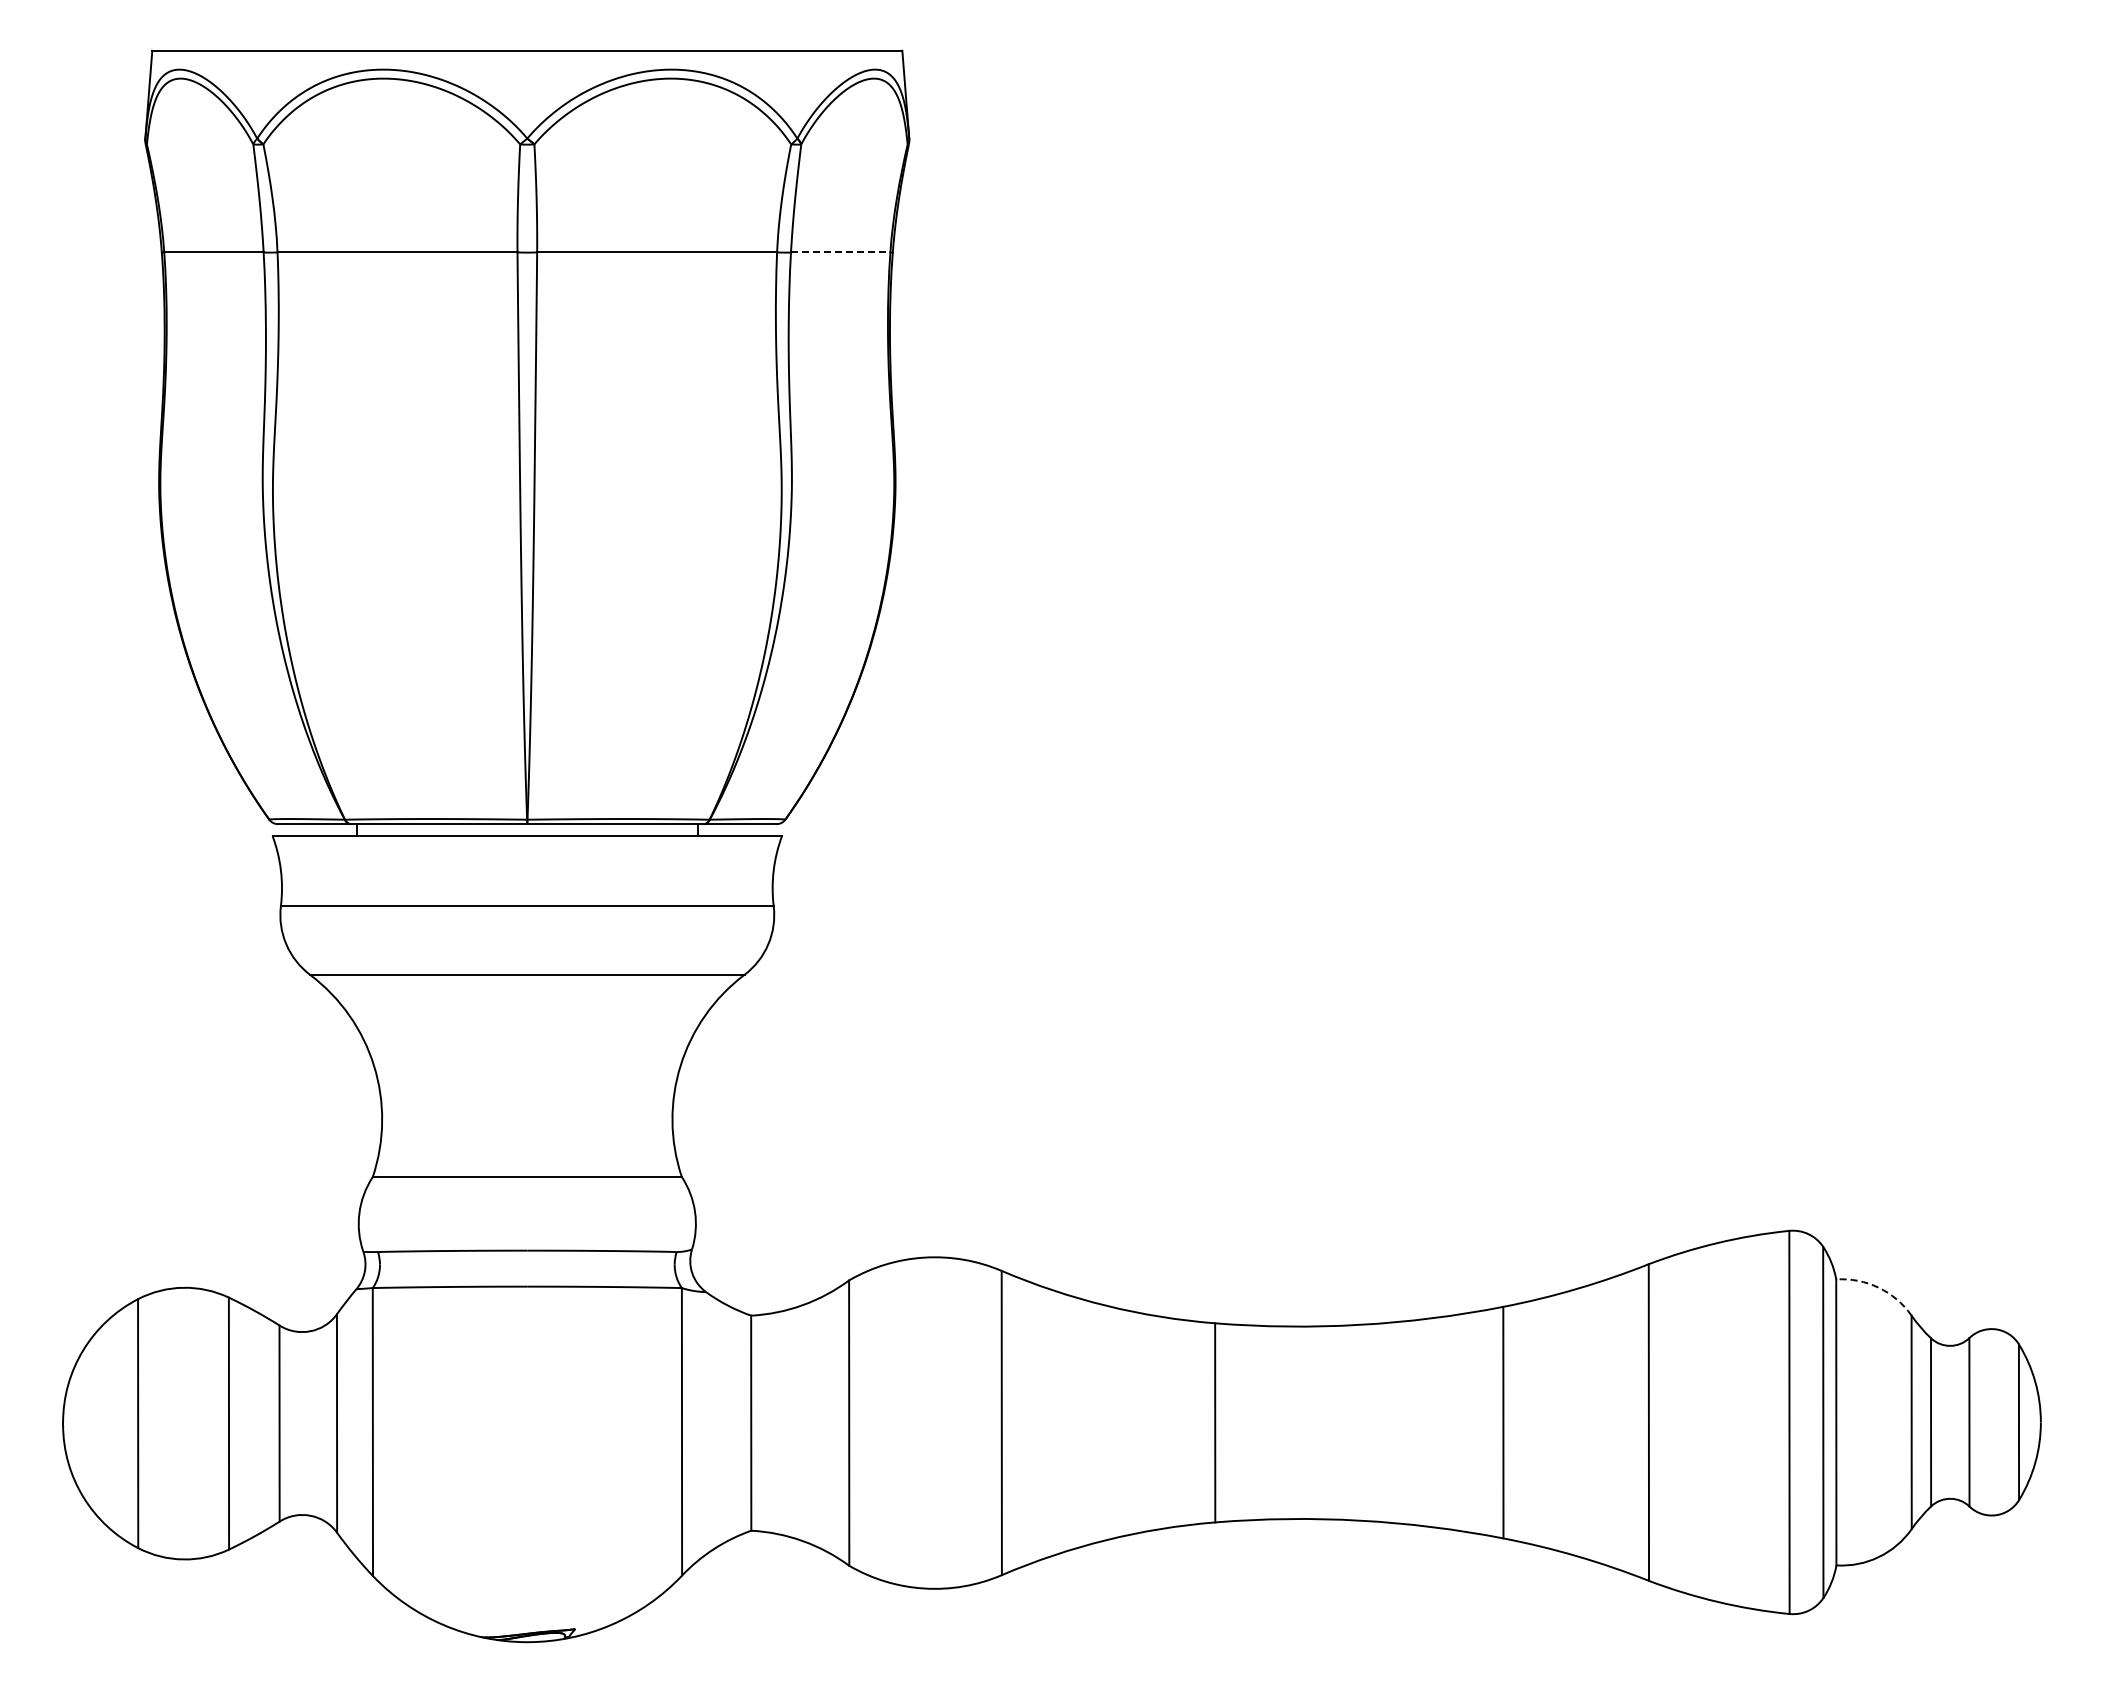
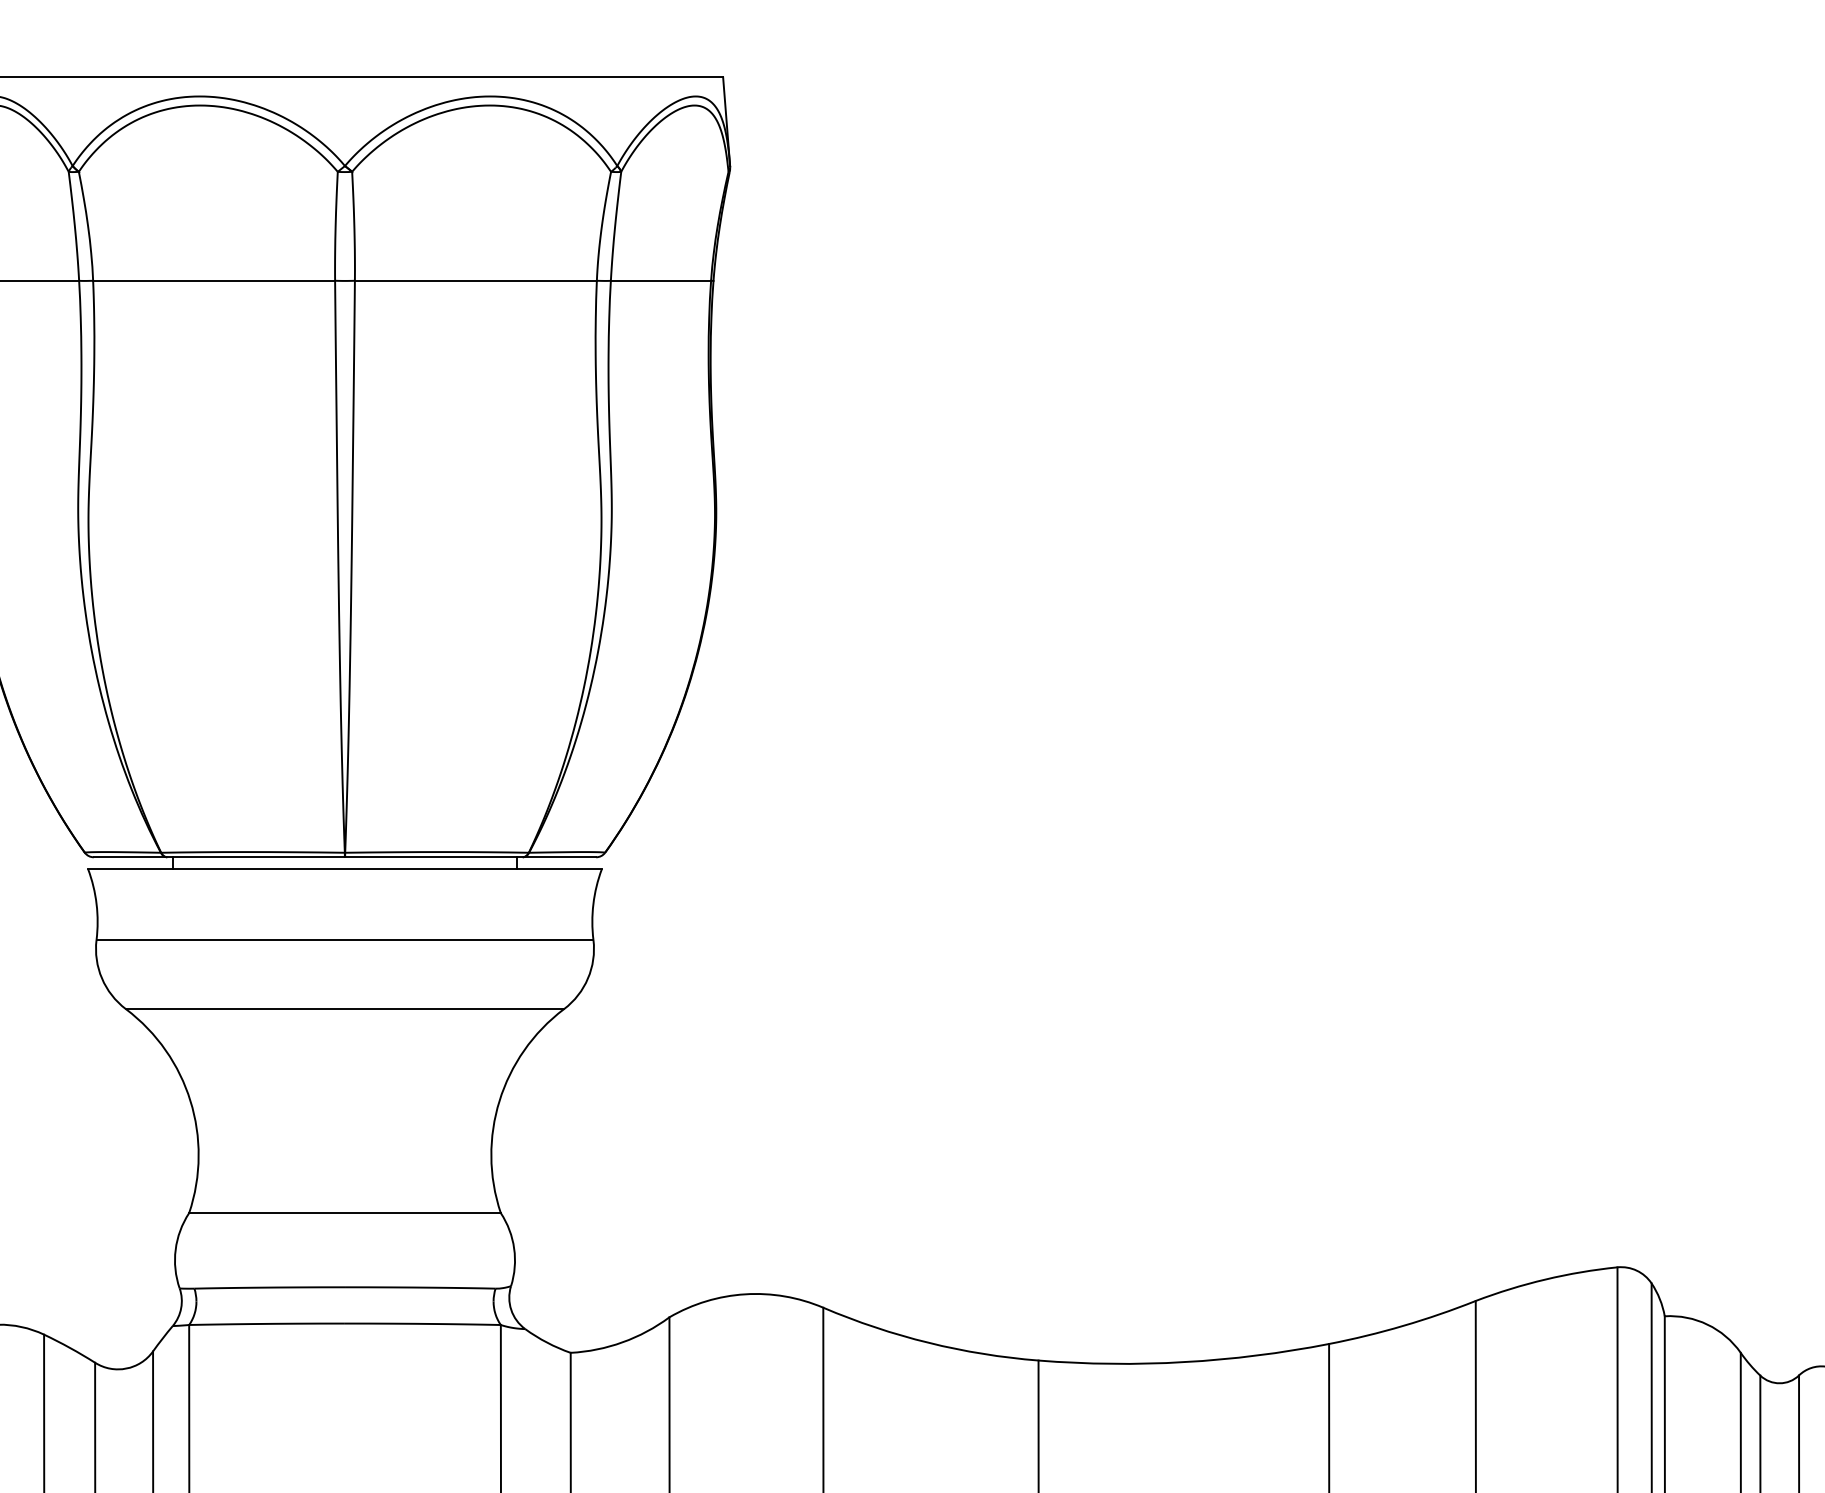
line: (840, 252) -> (660, 280), dashed -> solid
arc: (1878, 1287) -> (1707, 1324), dashed -> solid

